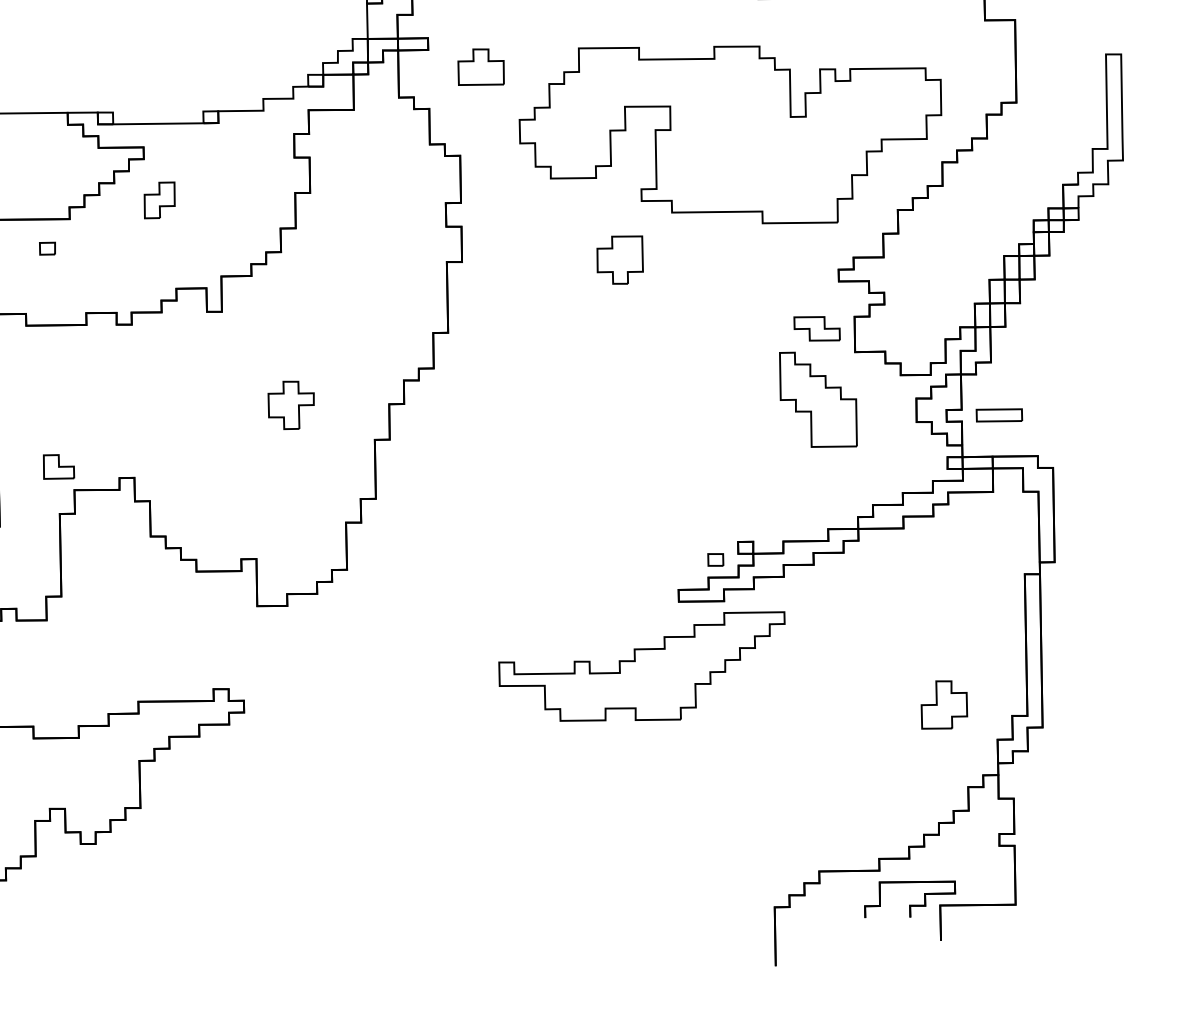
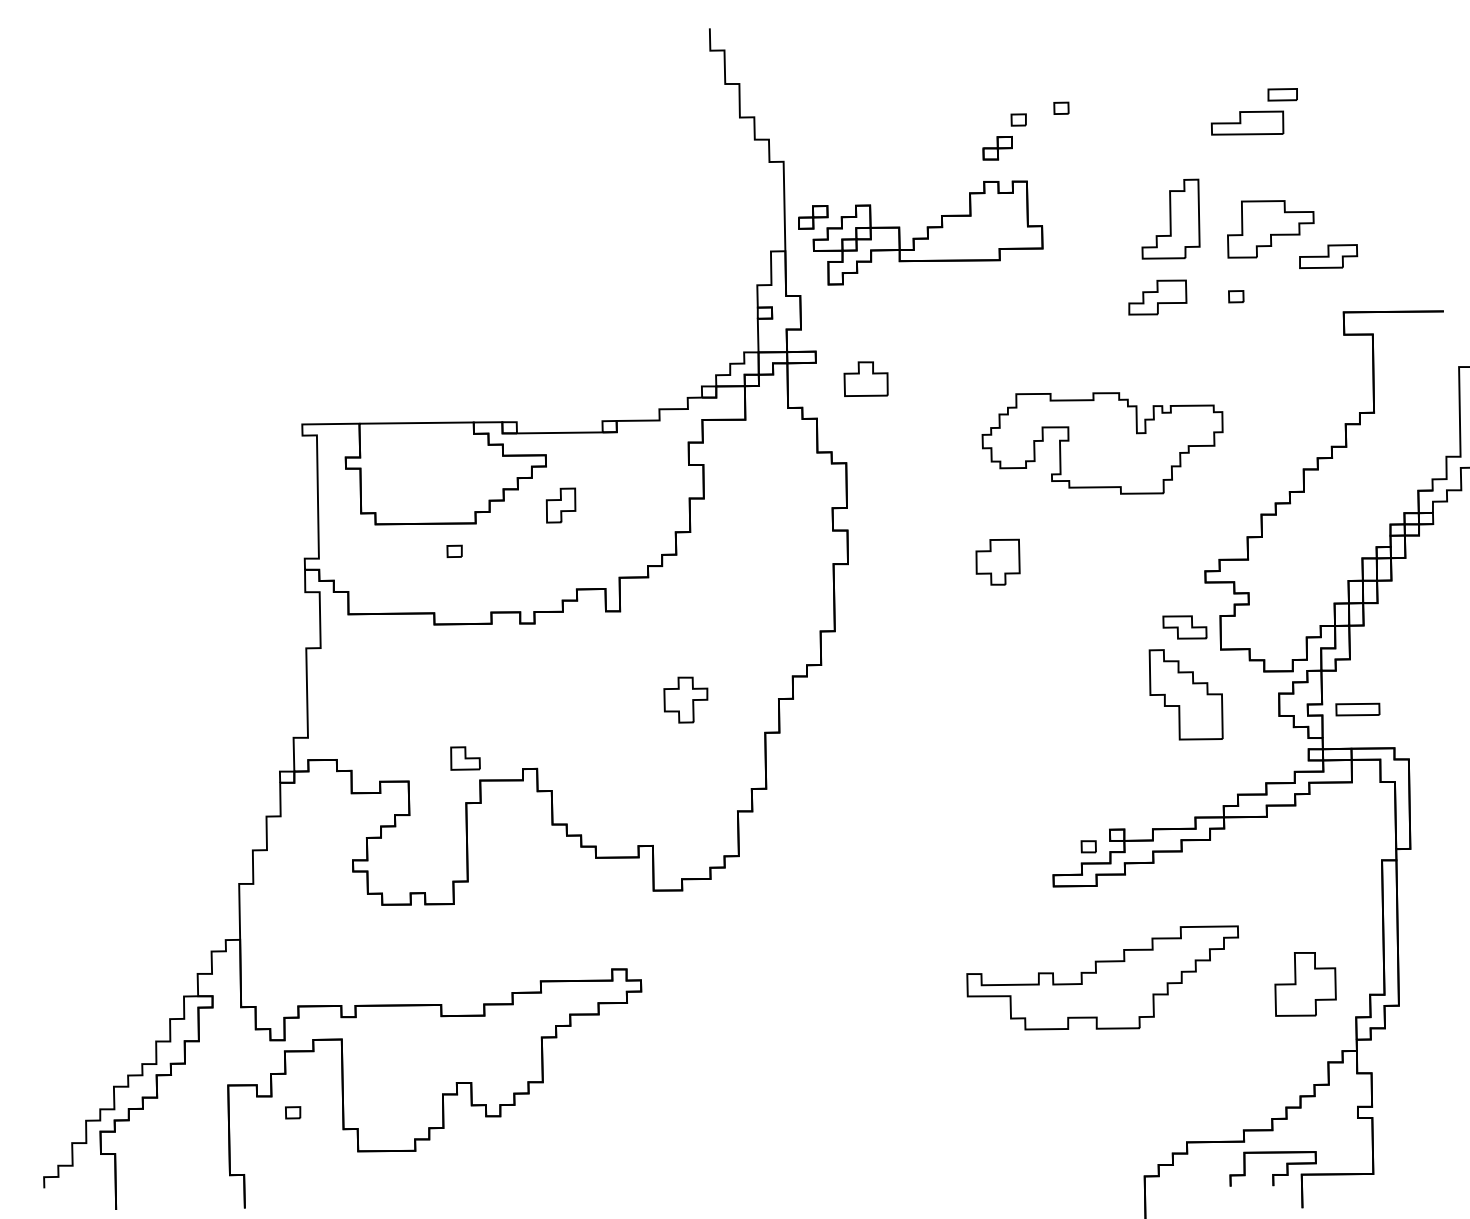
part: (730, 134) -> (1102, 443), size x0.6
part: (641, 666) -> (1102, 977), moved
part: (944, 705) -> (1305, 984), size x1.4

